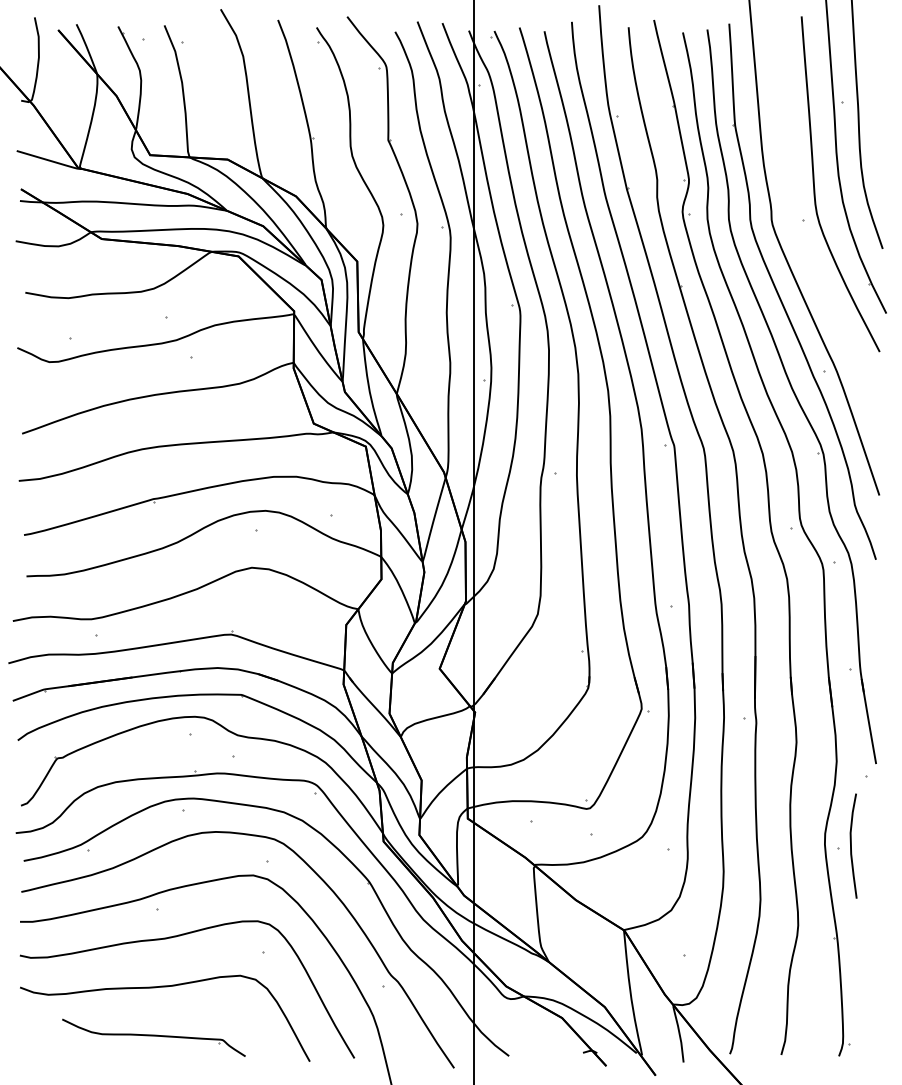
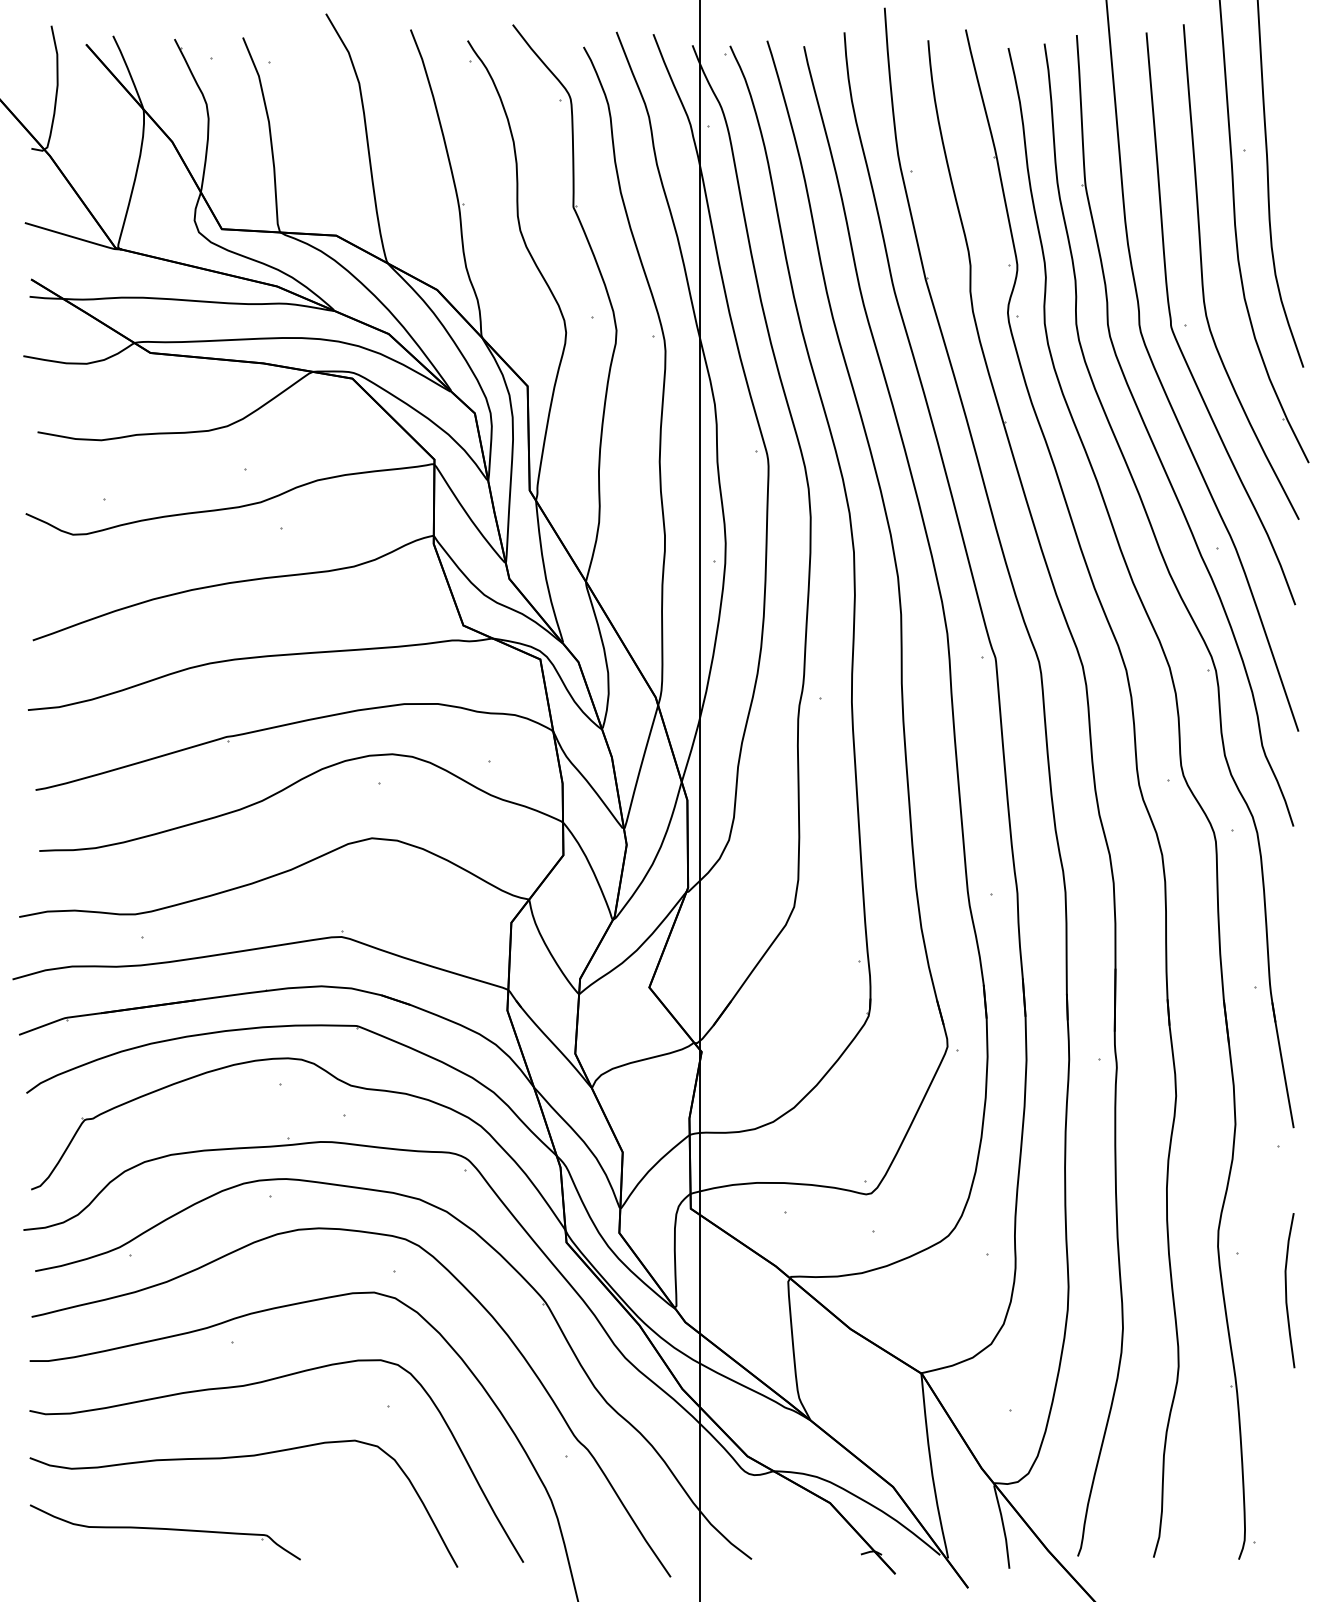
curve: (796, 226) -> (1176, 334), added
curve: (851, 845) -> (1286, 1289), moved
part: (153, 1037) -> (164, 1531), moved

